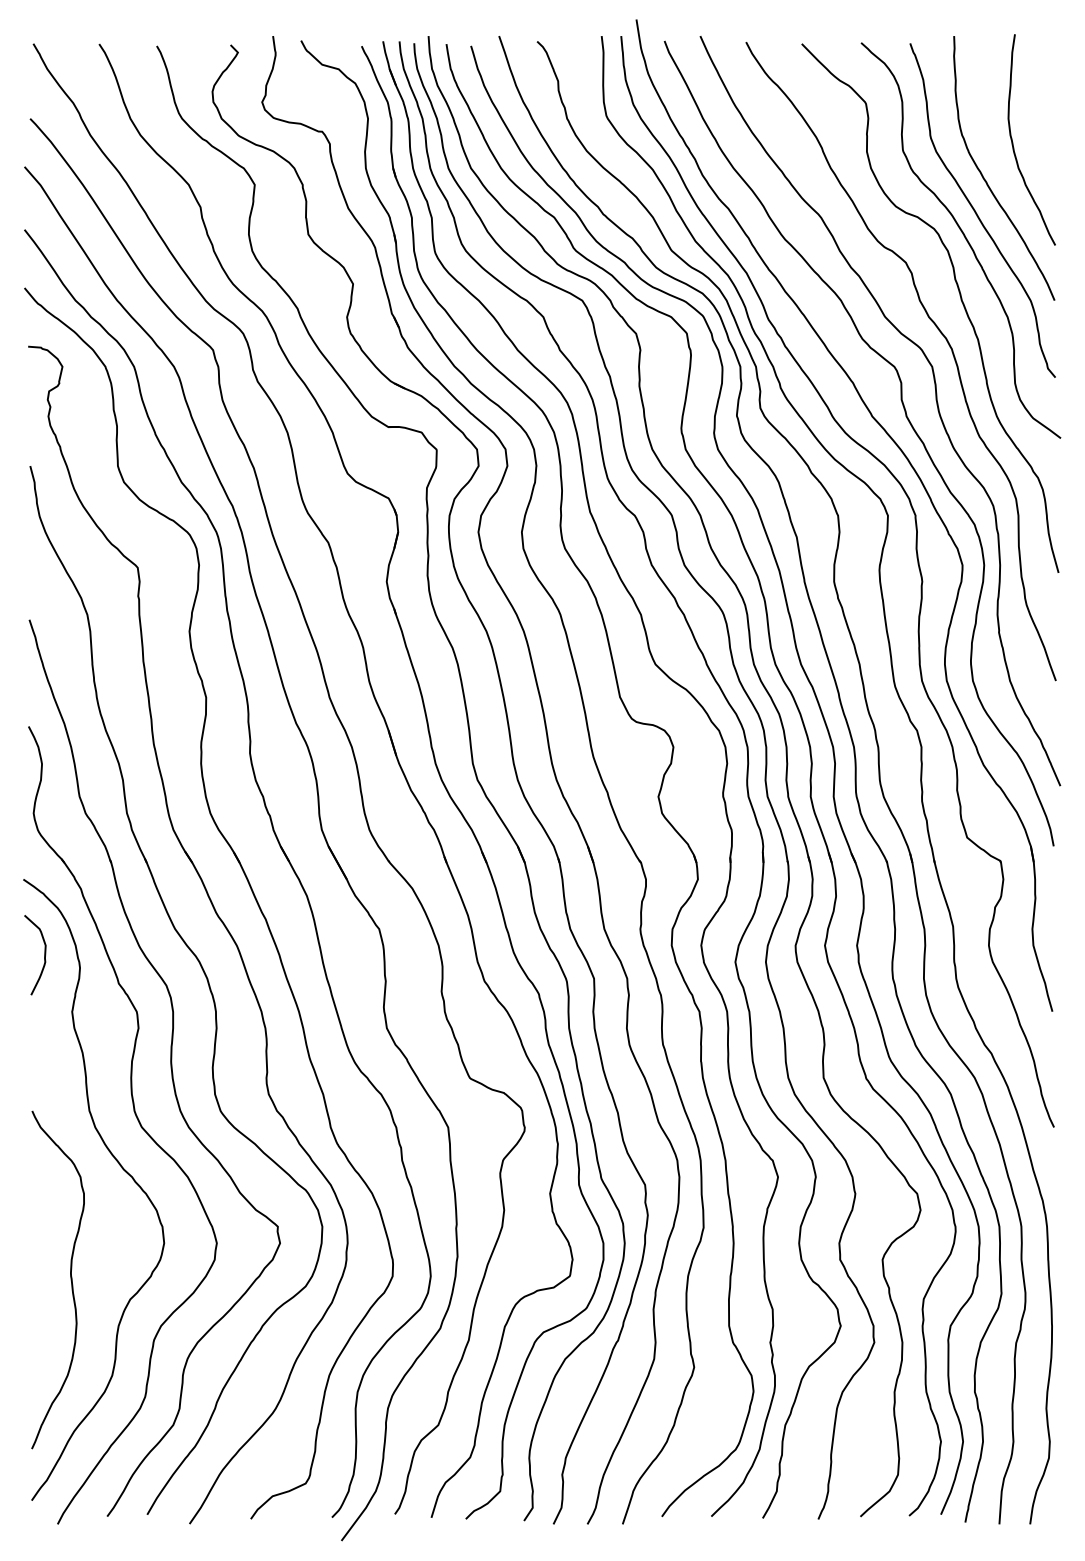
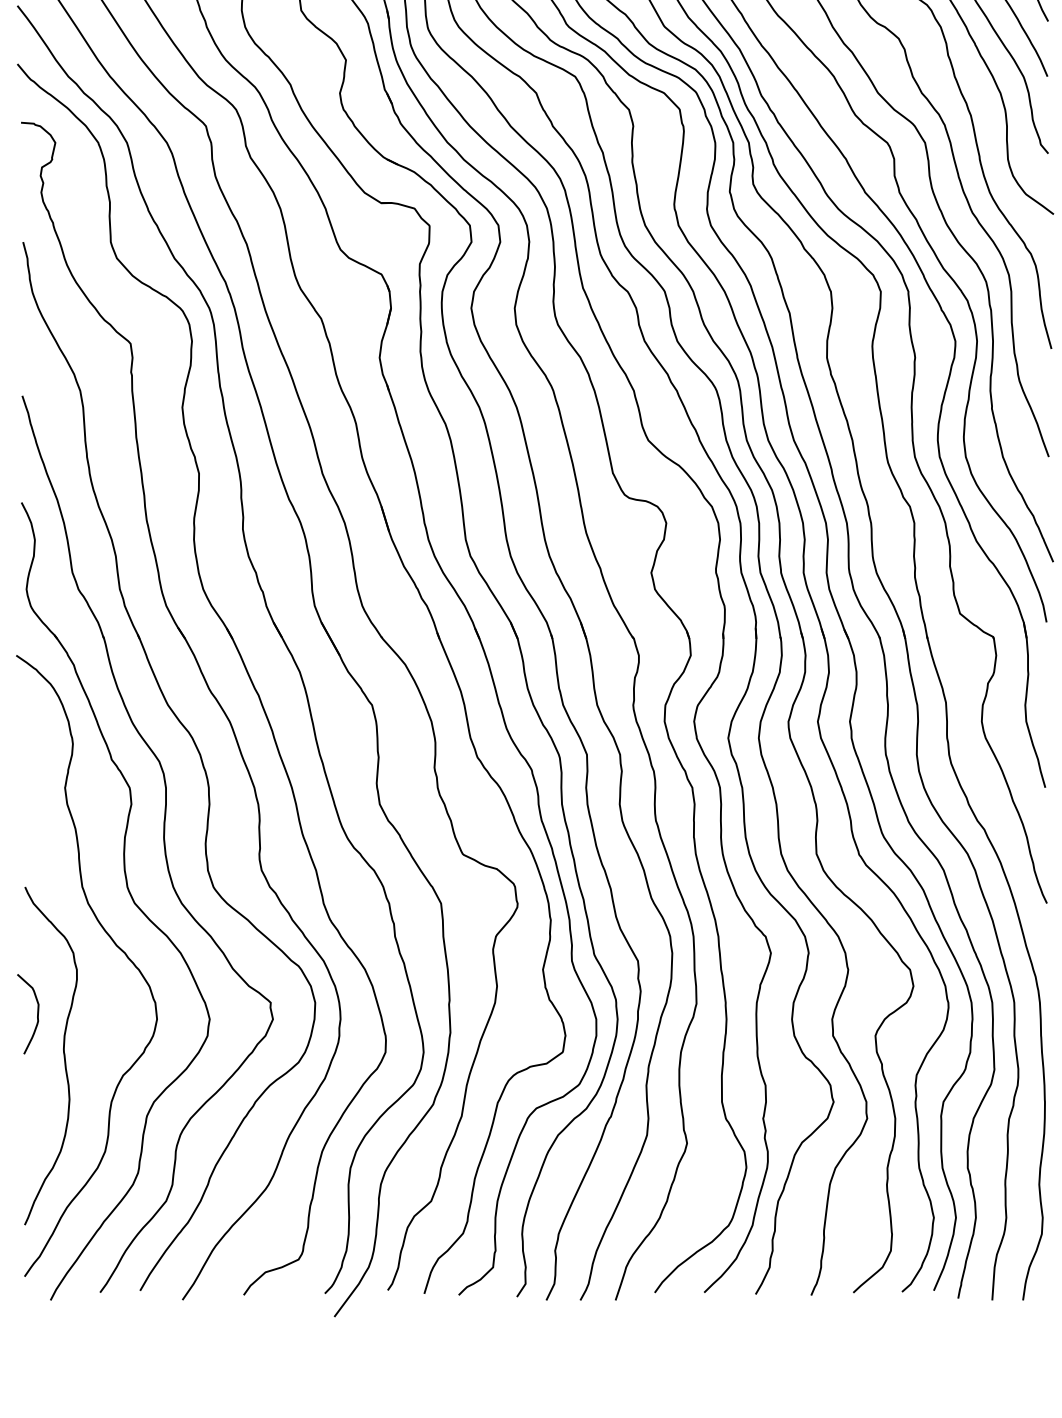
curve: (44, 955) -> (37, 1014), moved

